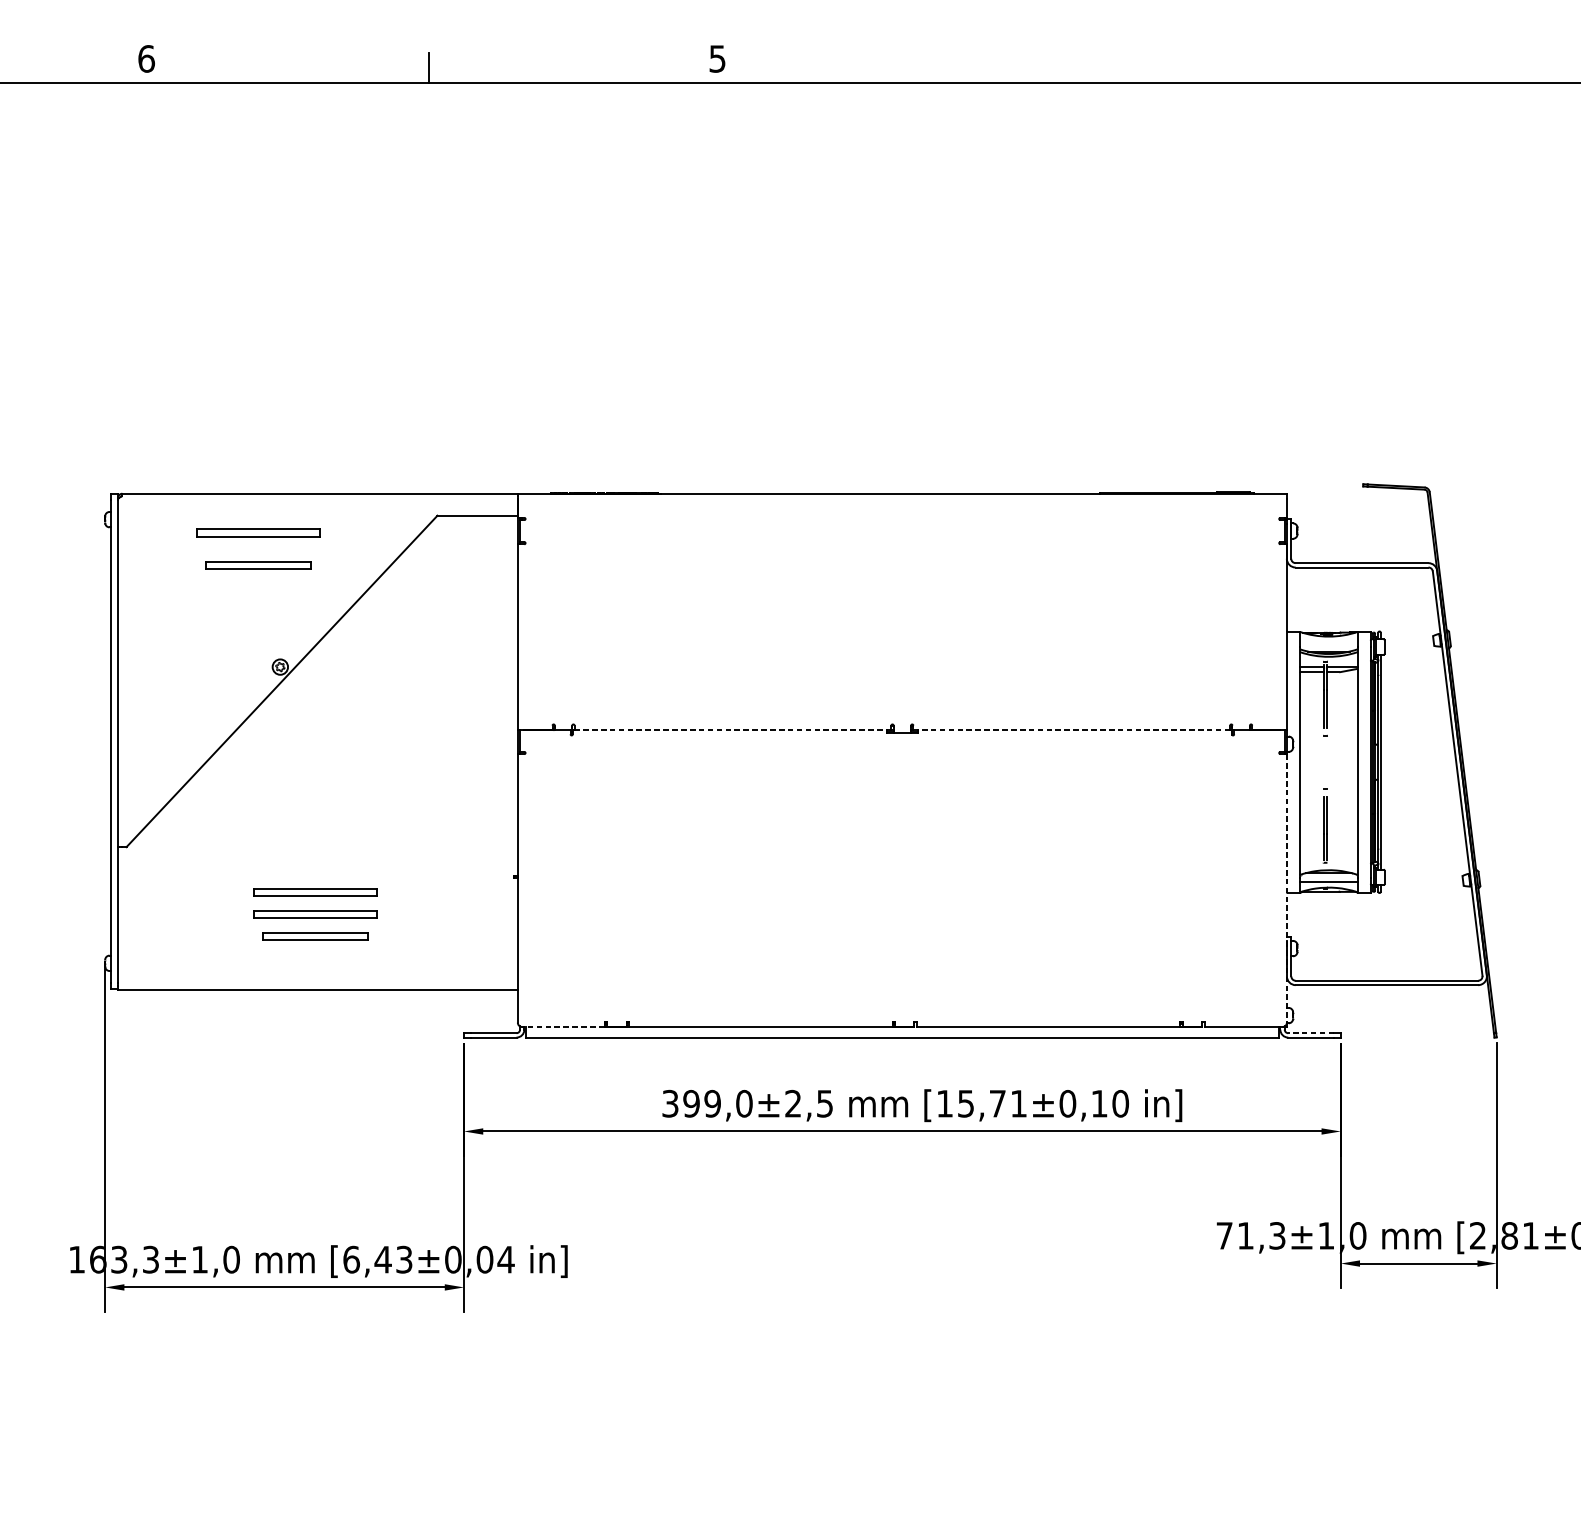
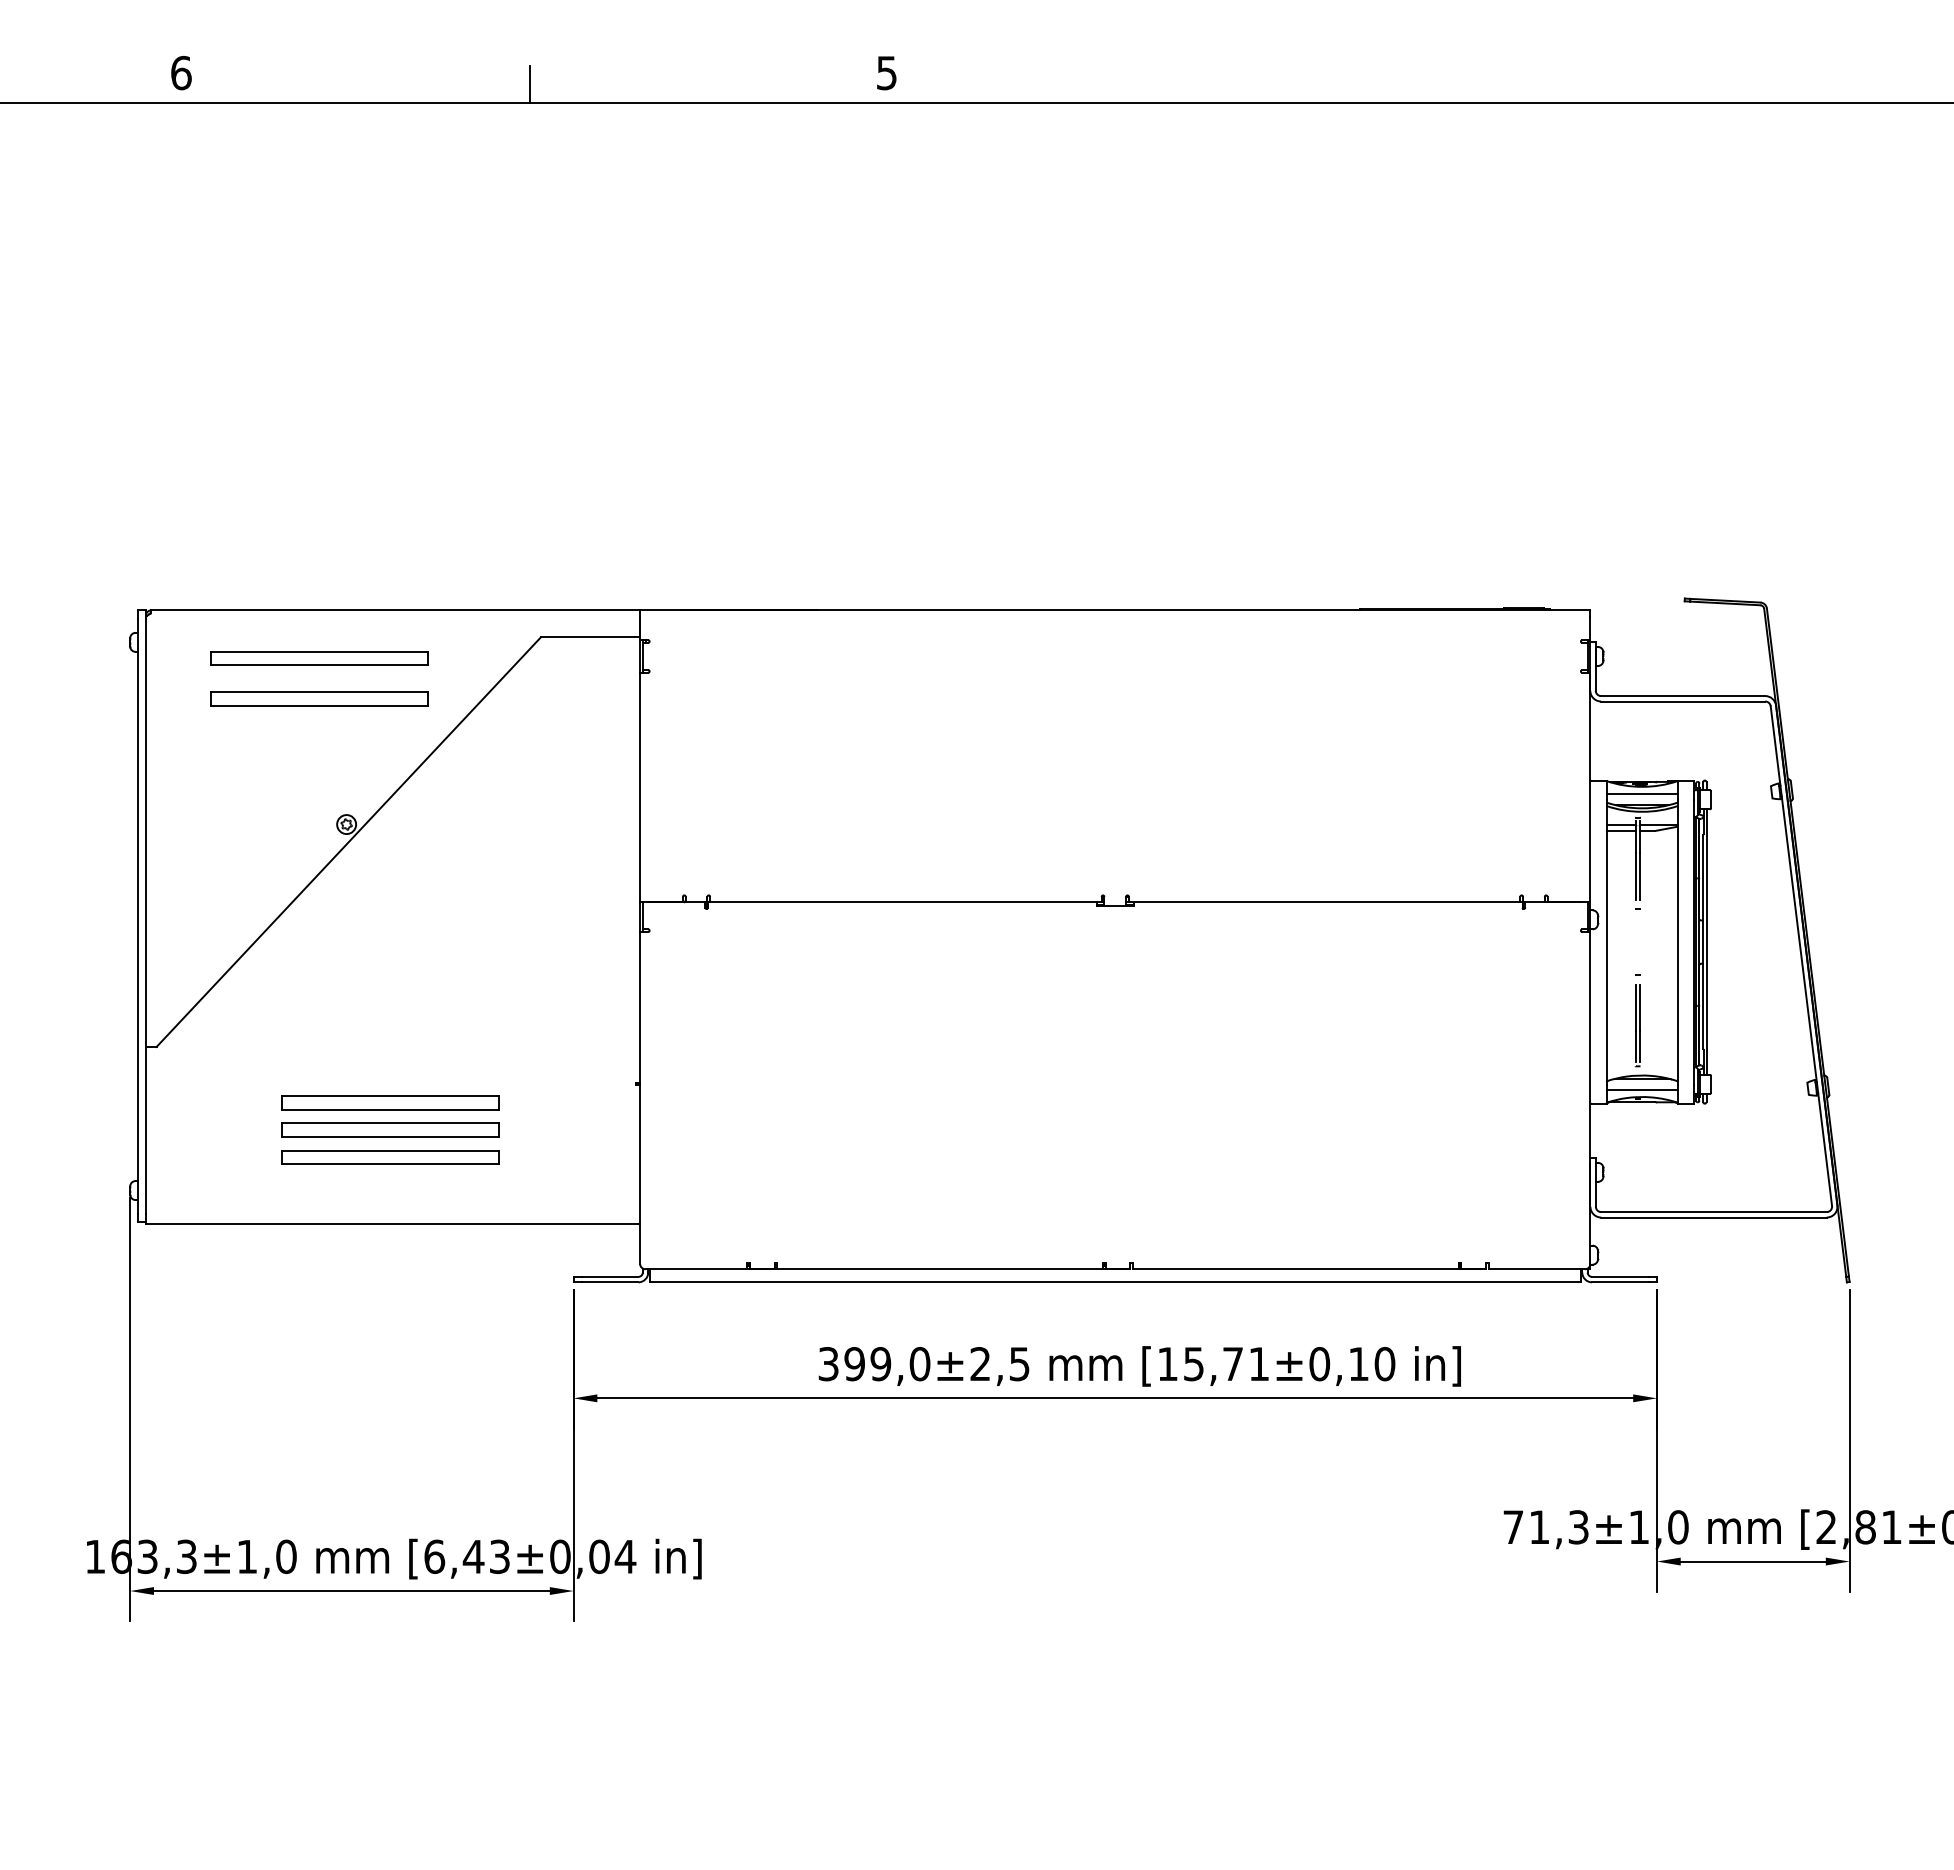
part: (258, 532) -> (319, 658), size x1.43
part: (258, 565) -> (319, 698), size x1.67
line: (1328, 642) -> (1641, 794), added
line: (732, 730) -> (905, 902), dashed -> solid
line: (1071, 730) -> (1324, 902), dashed -> solid
line: (1287, 888) -> (1590, 1097), dashed -> solid
part: (315, 892) -> (390, 1102), size x1.43
part: (315, 913) -> (390, 1129), size x1.43
part: (315, 936) -> (390, 1157), size x1.67
line: (563, 1027) -> (696, 1269), dashed -> solid
line: (1310, 1032) -> (1619, 1276), dashed -> solid

